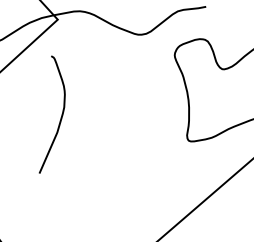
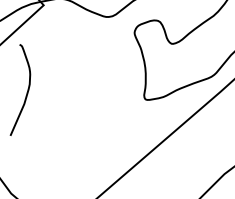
curve: (60, 117) -> (26, 92), moved

